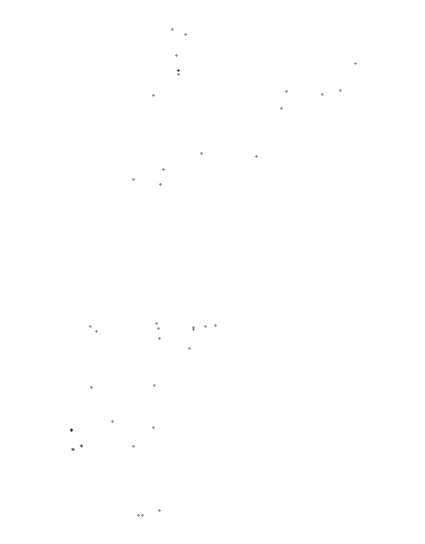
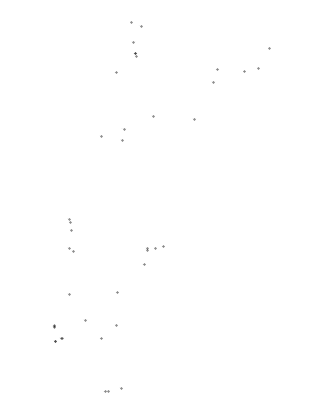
part: (158, 331) -> (70, 224), moved

